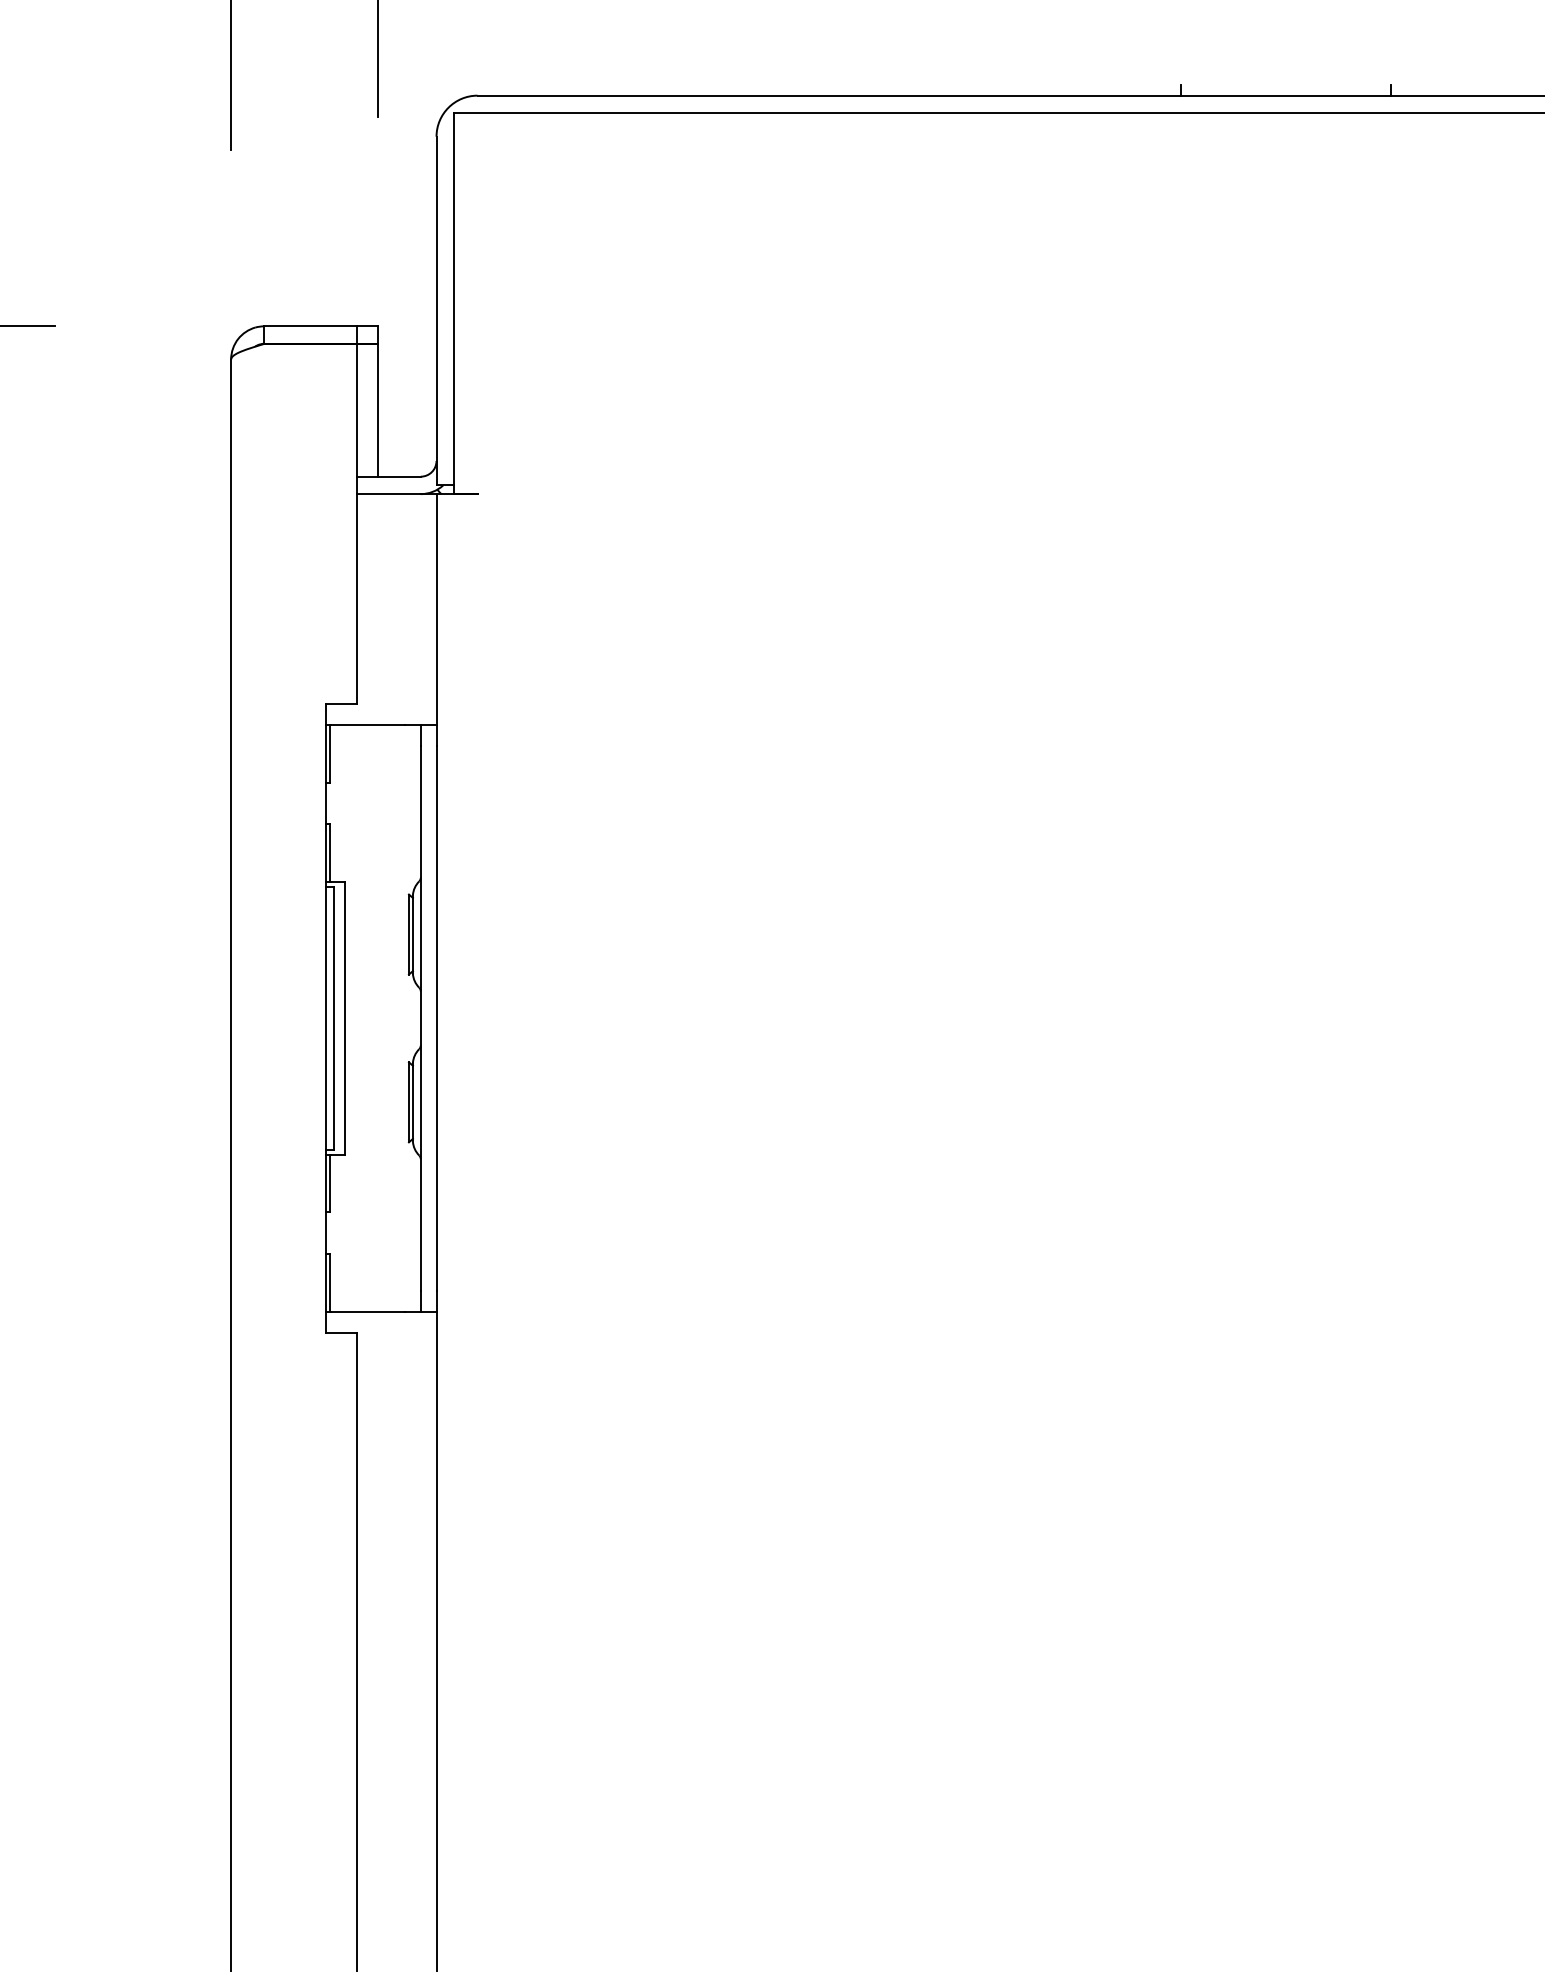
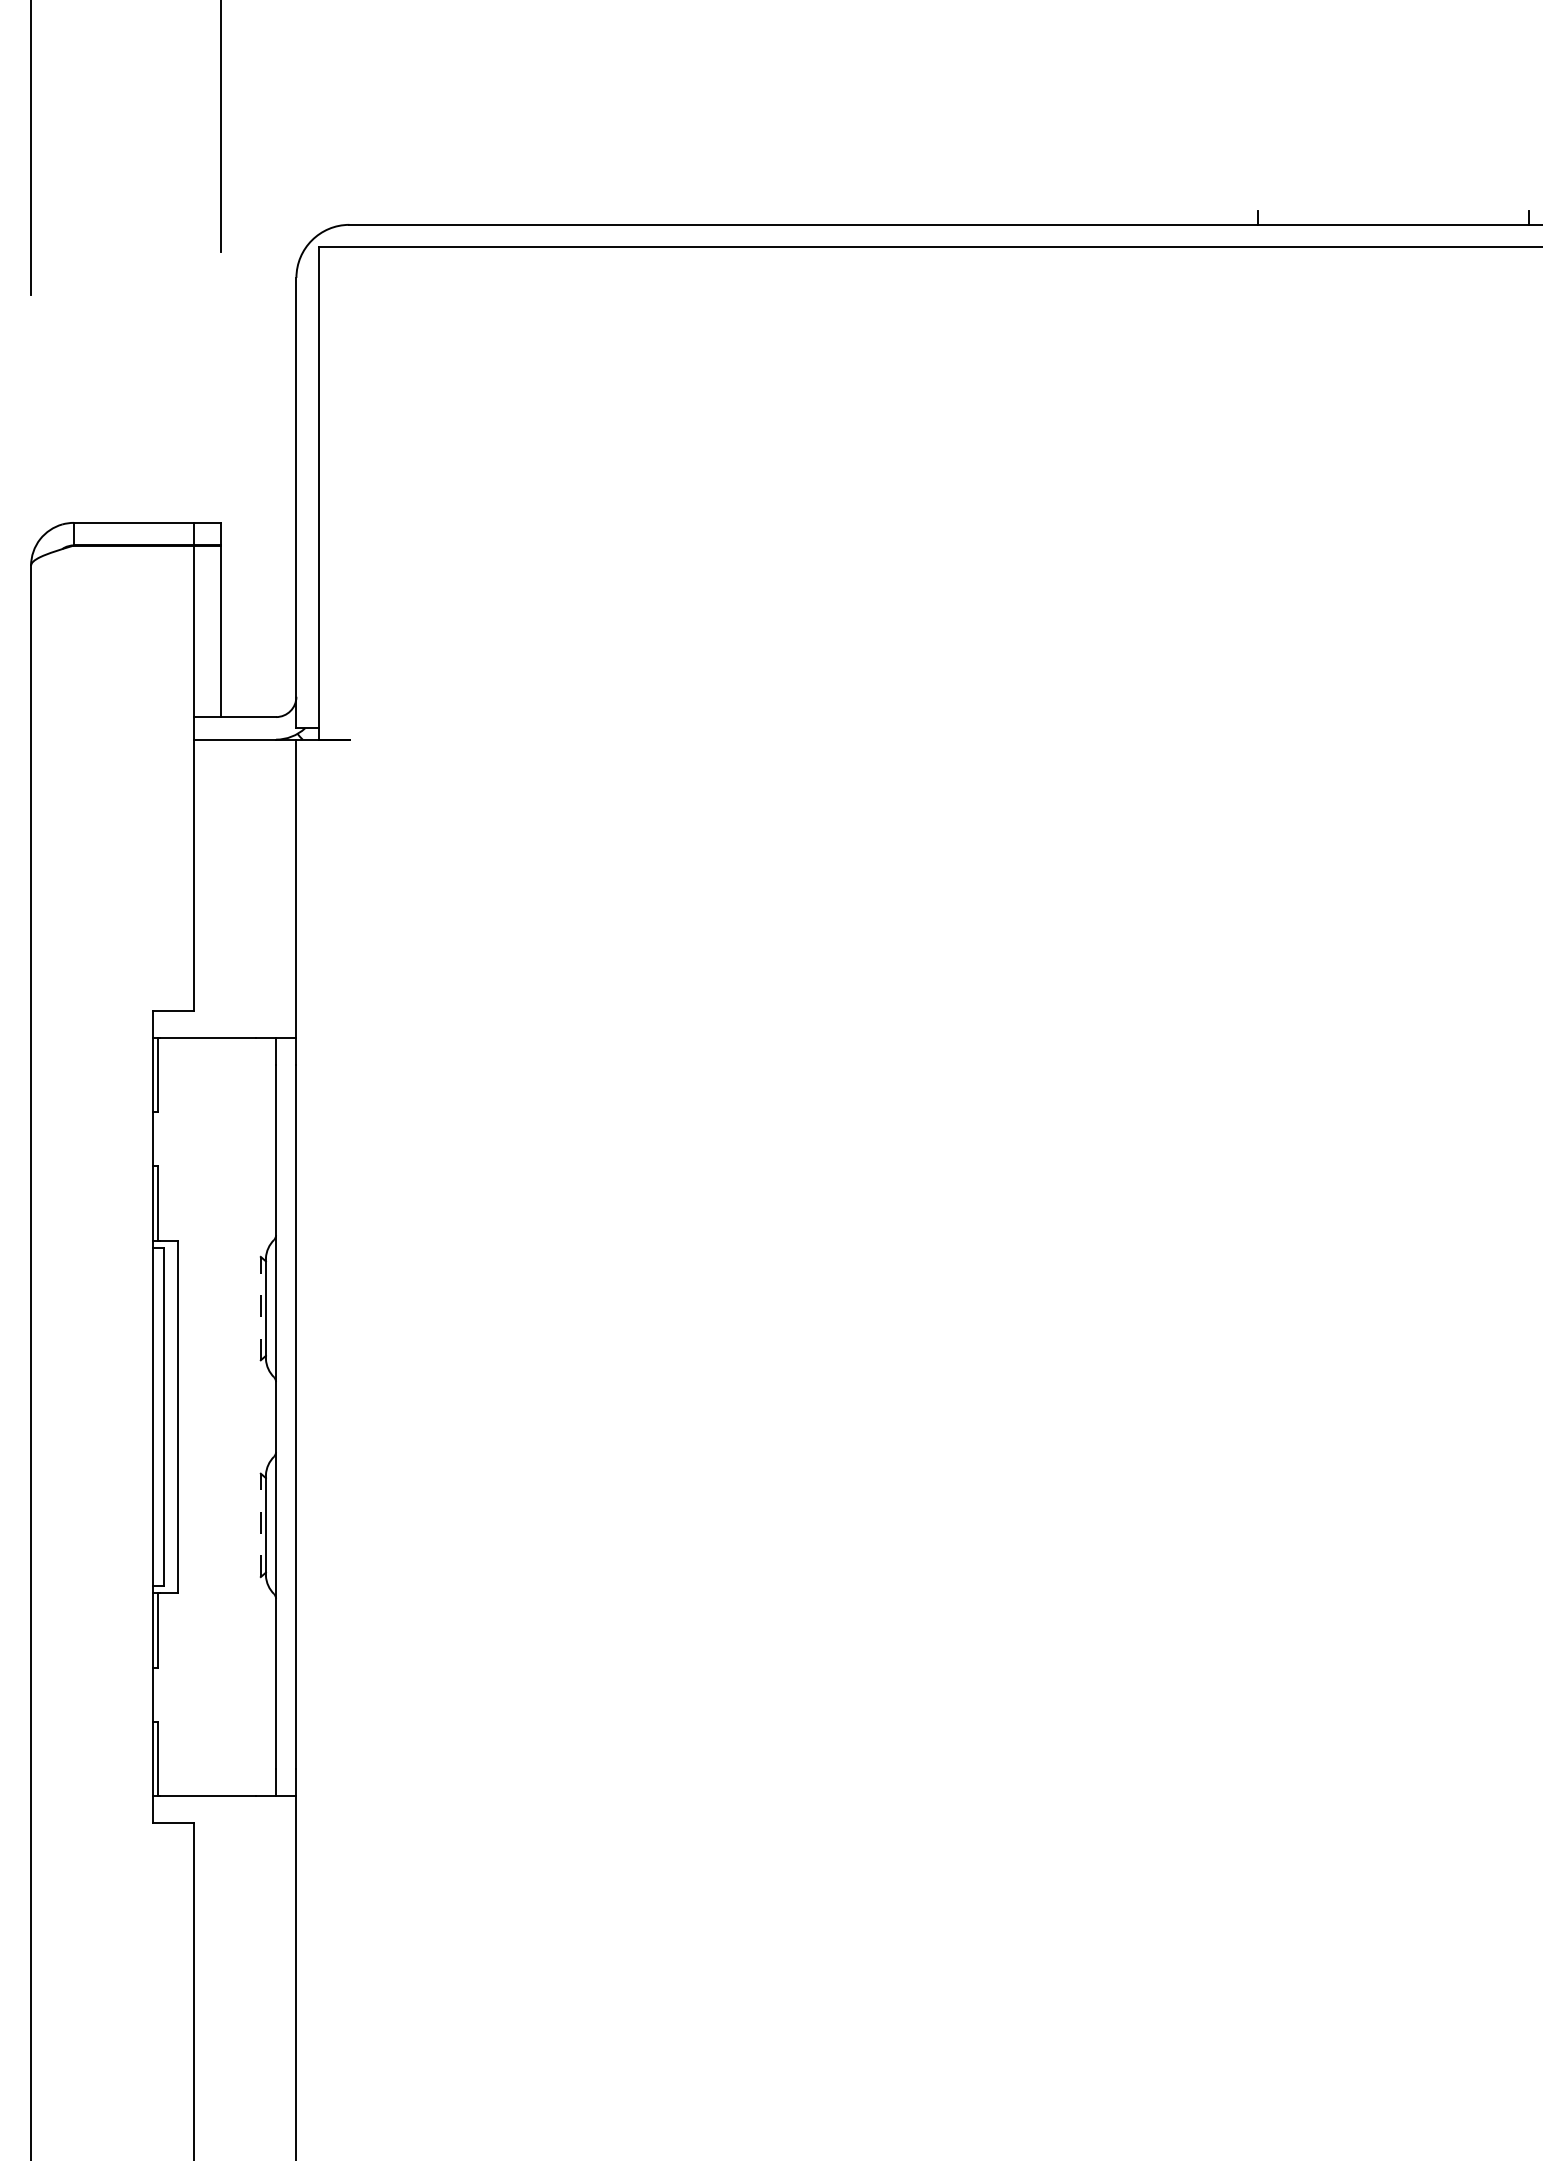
line: (408, 934) -> (260, 1308), solid -> dashed
line: (408, 1101) -> (260, 1524), solid -> dashed

